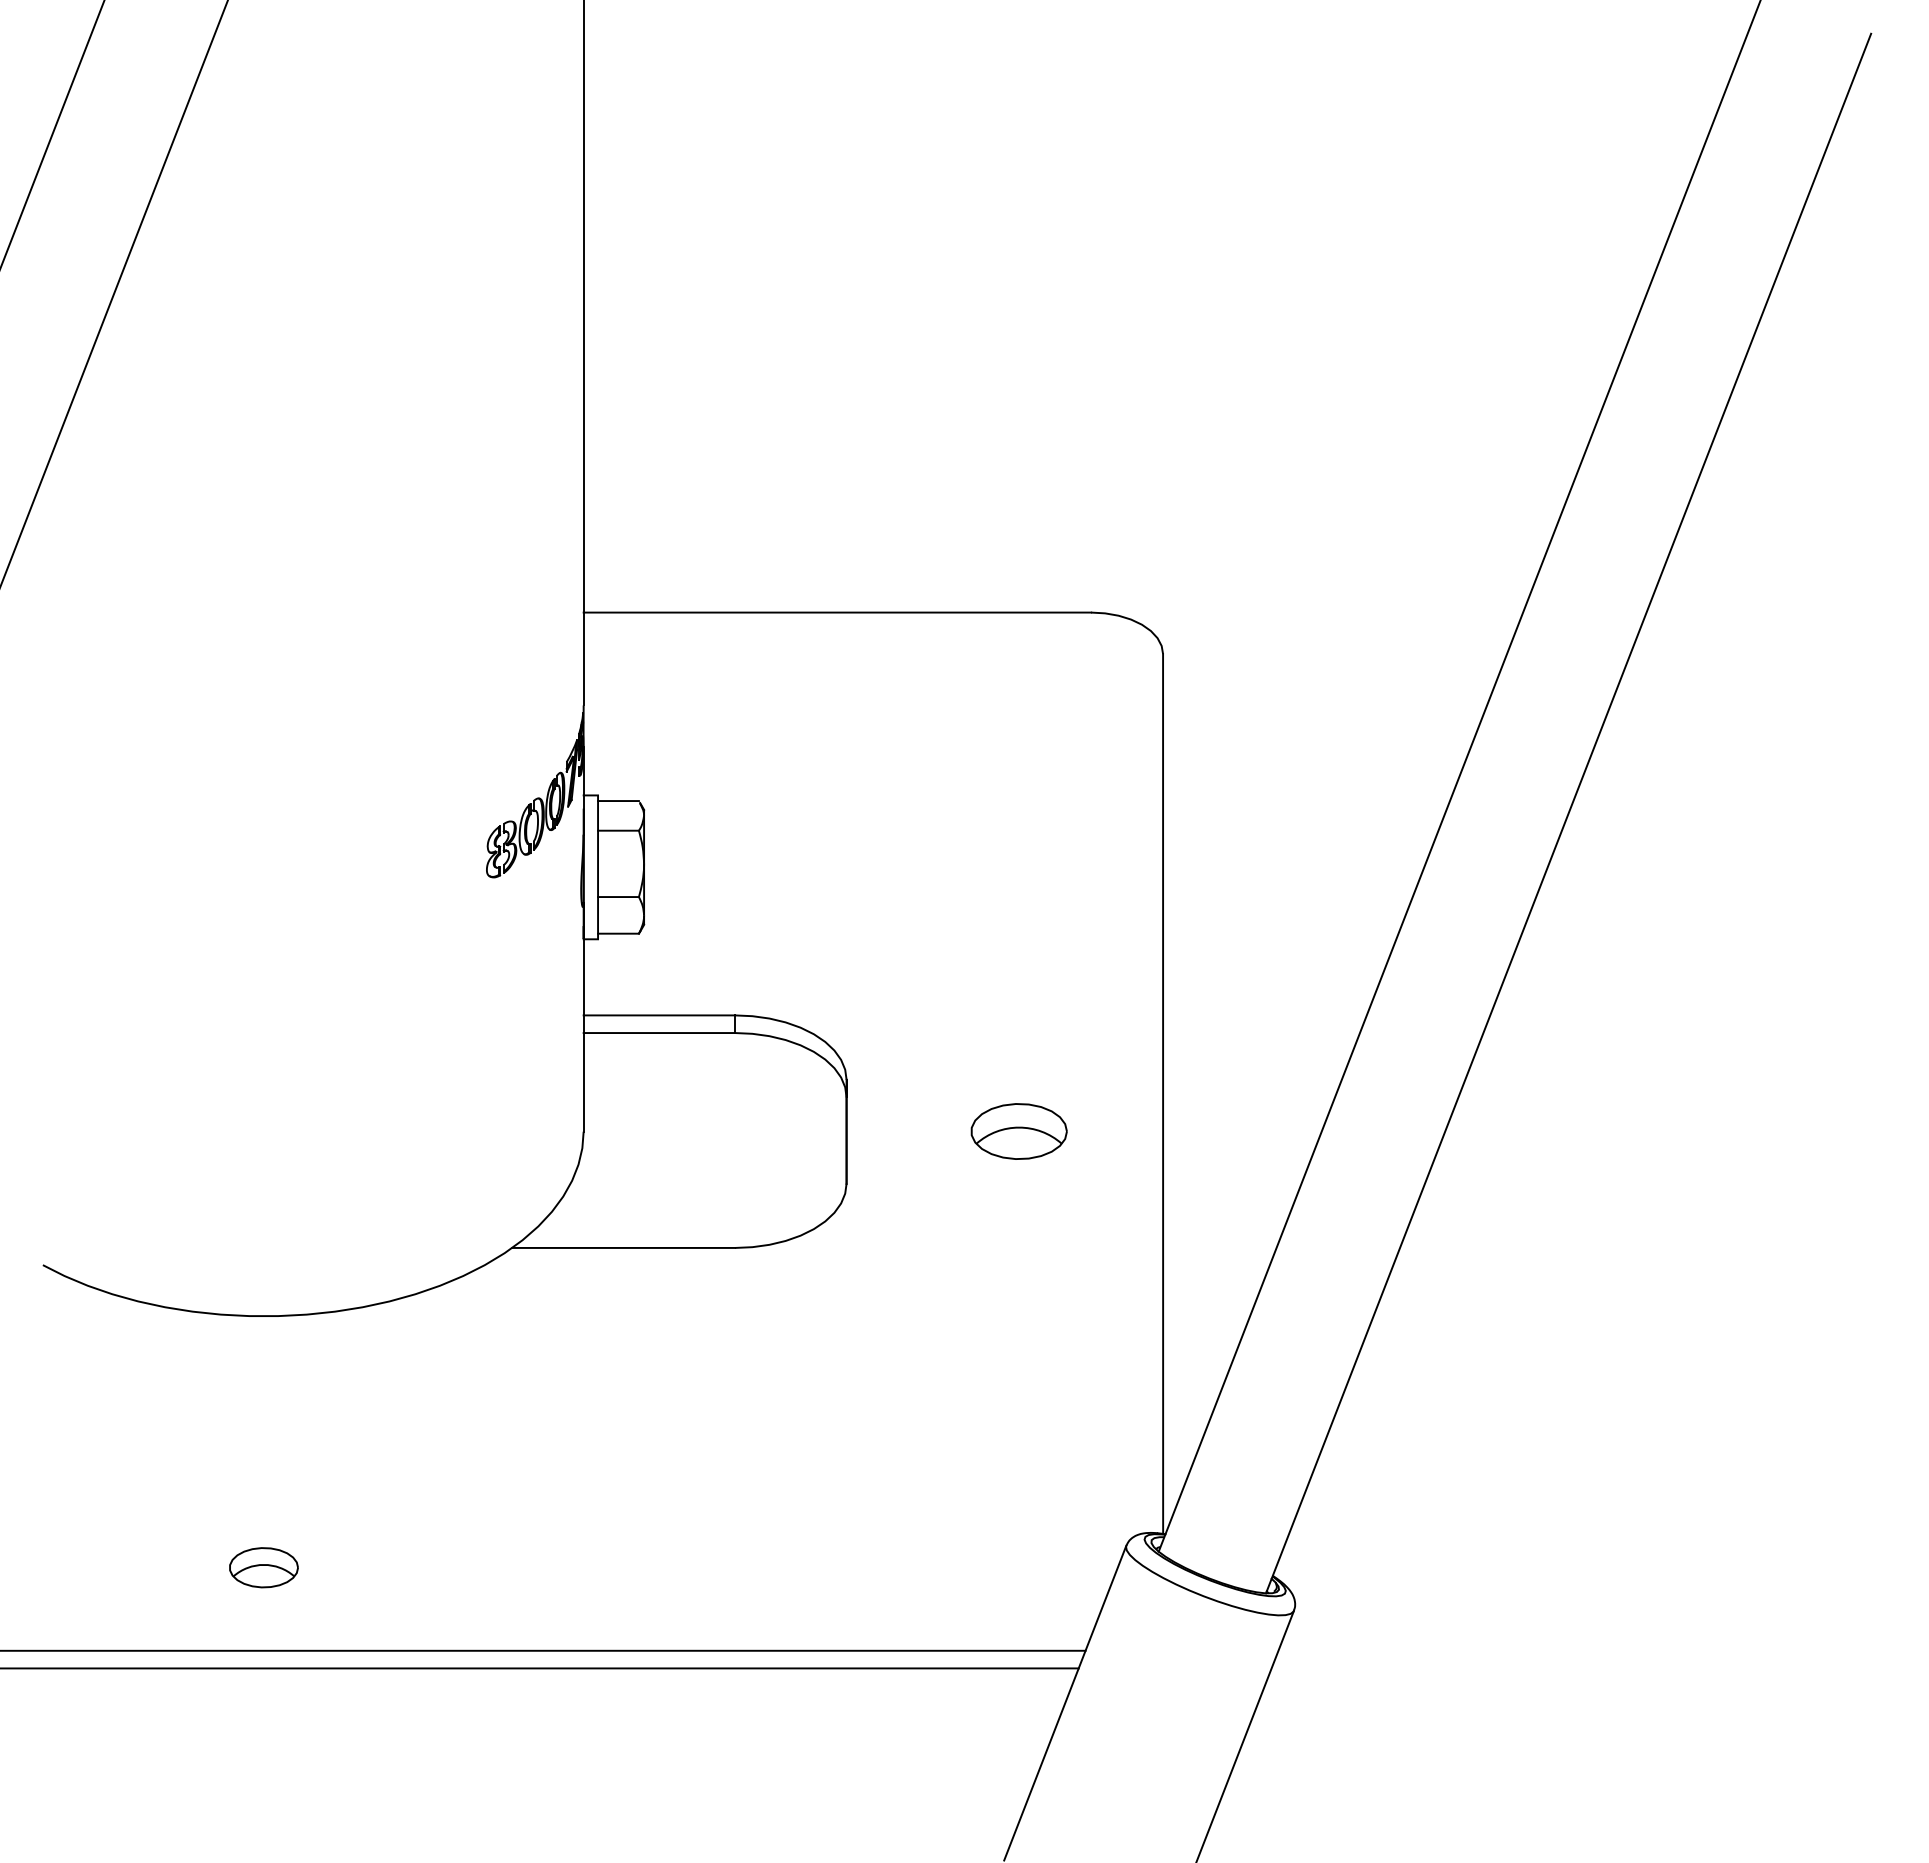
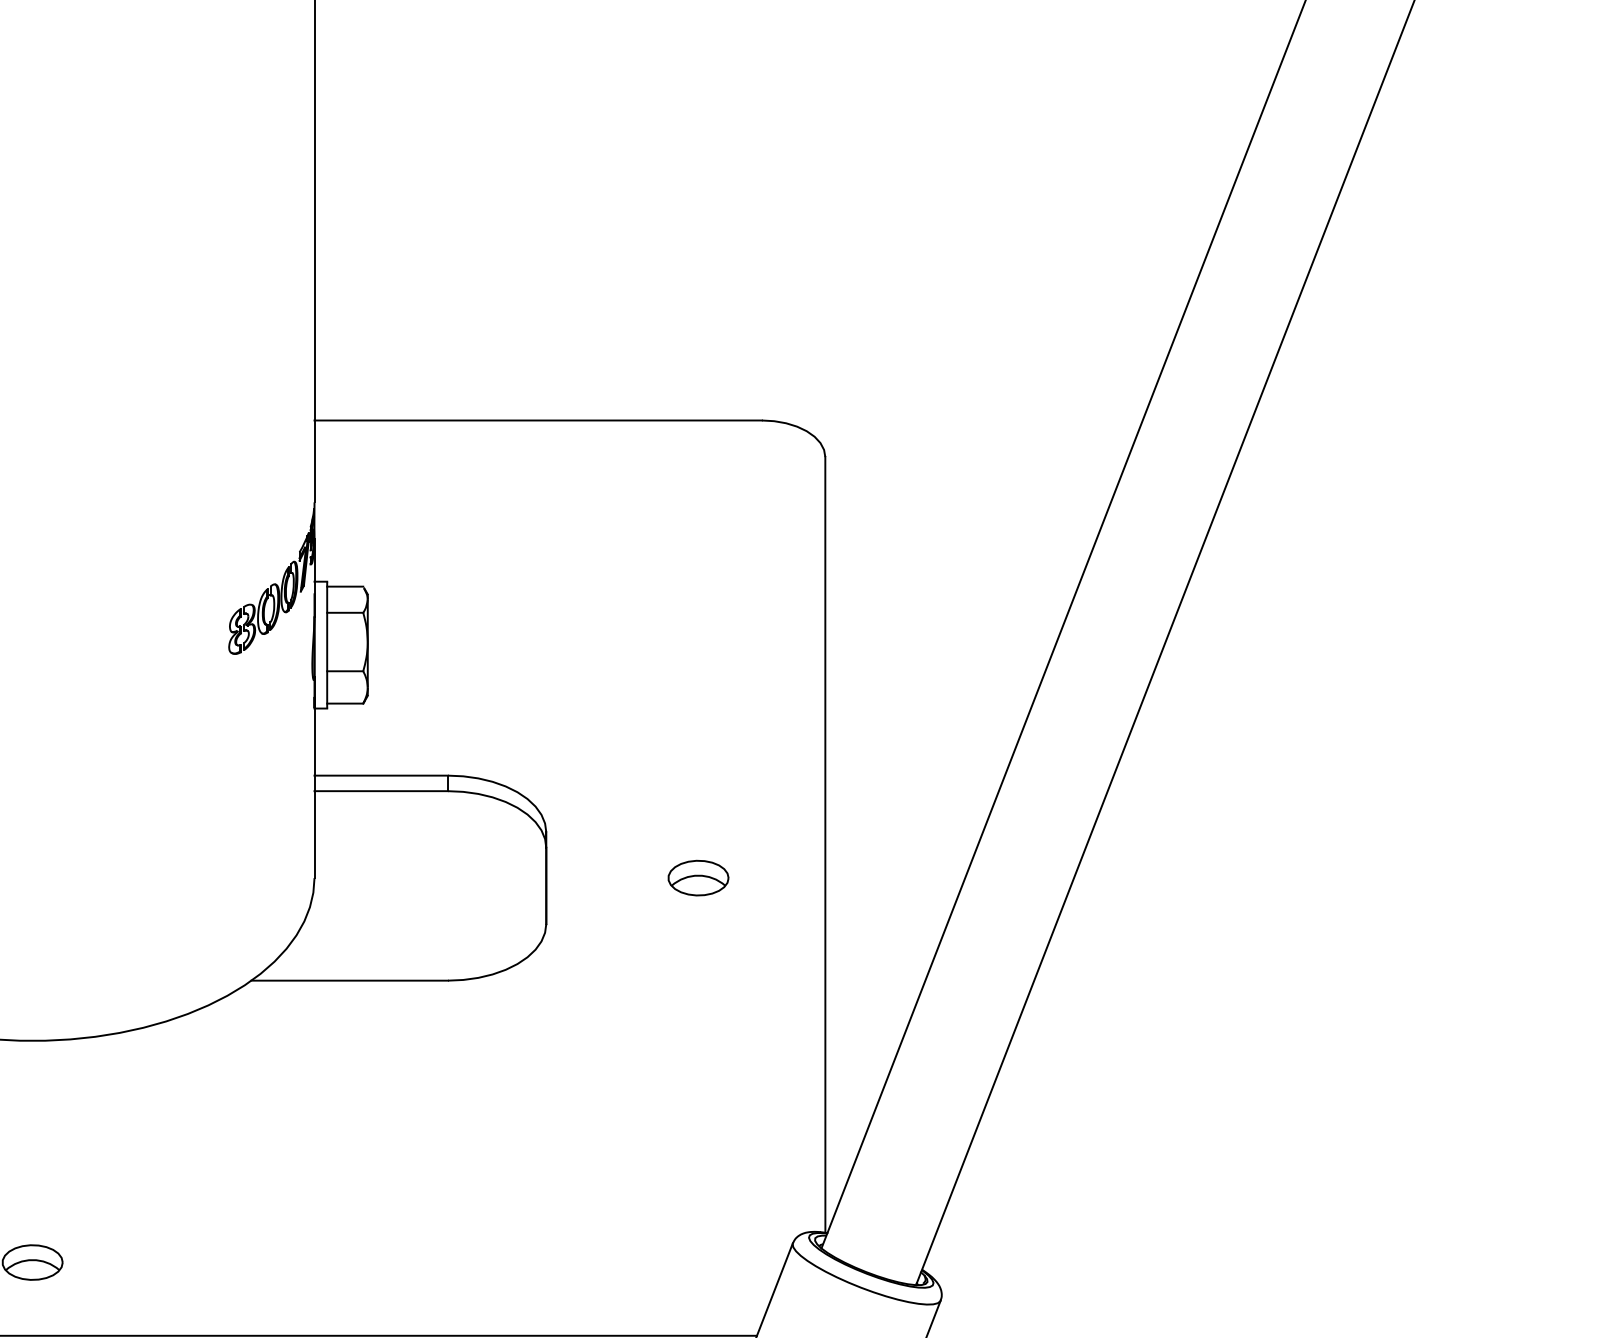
part: (1019, 1131) -> (698, 877), size x0.71

